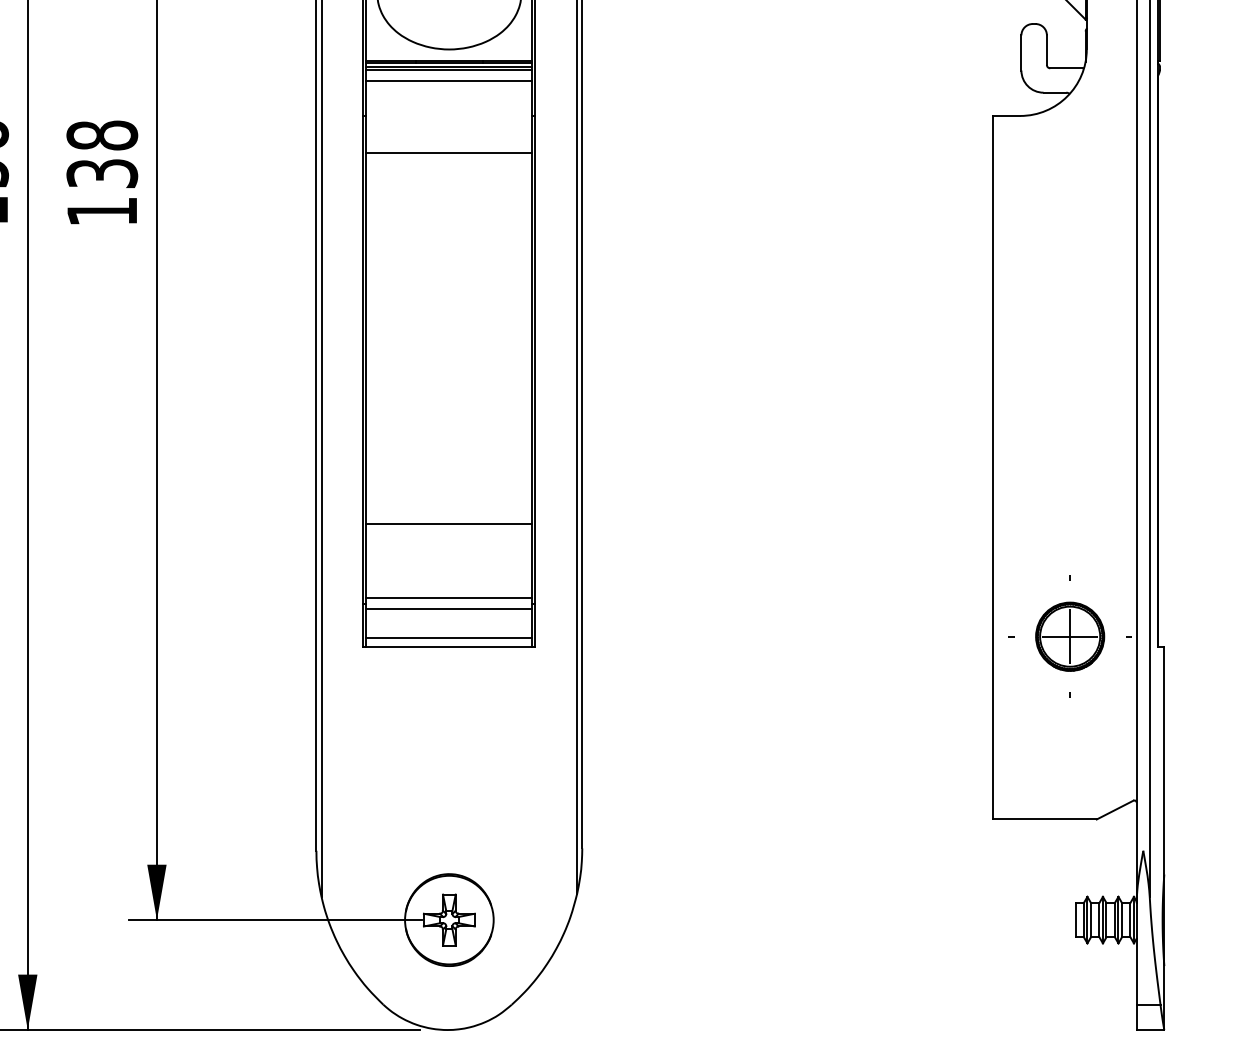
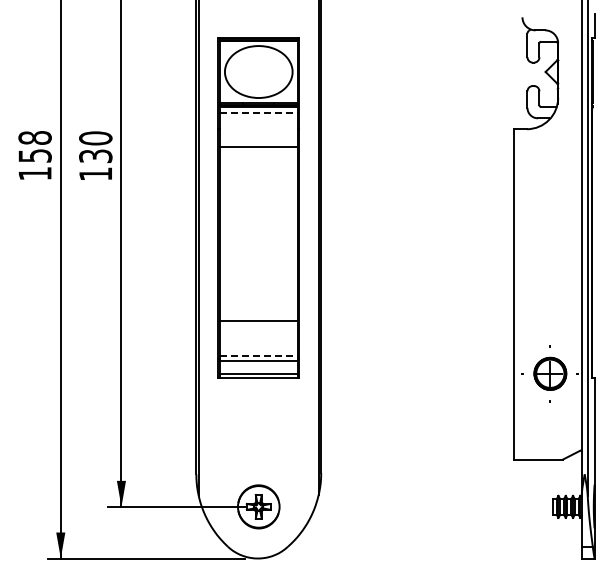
line: (450, 80) -> (259, 112), solid -> dashed
text: (101, 135) -> (95, 138), 138 -> 130
line: (450, 597) -> (259, 355), solid -> dashed

